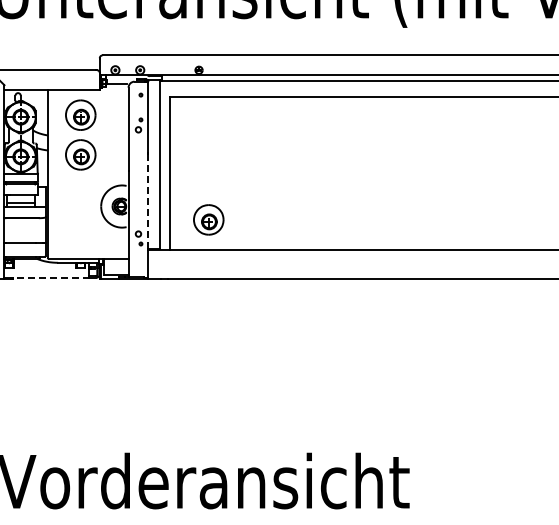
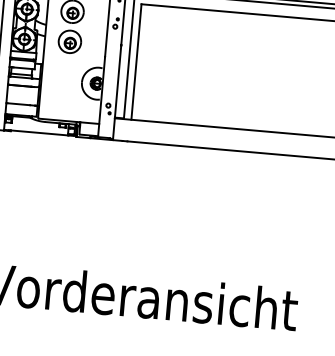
line: (148, 201) -> (118, 81), dashed -> solid
part: (208, 219) -> (162, 99), removed
line: (51, 277) -> (39, 132), dashed -> solid

